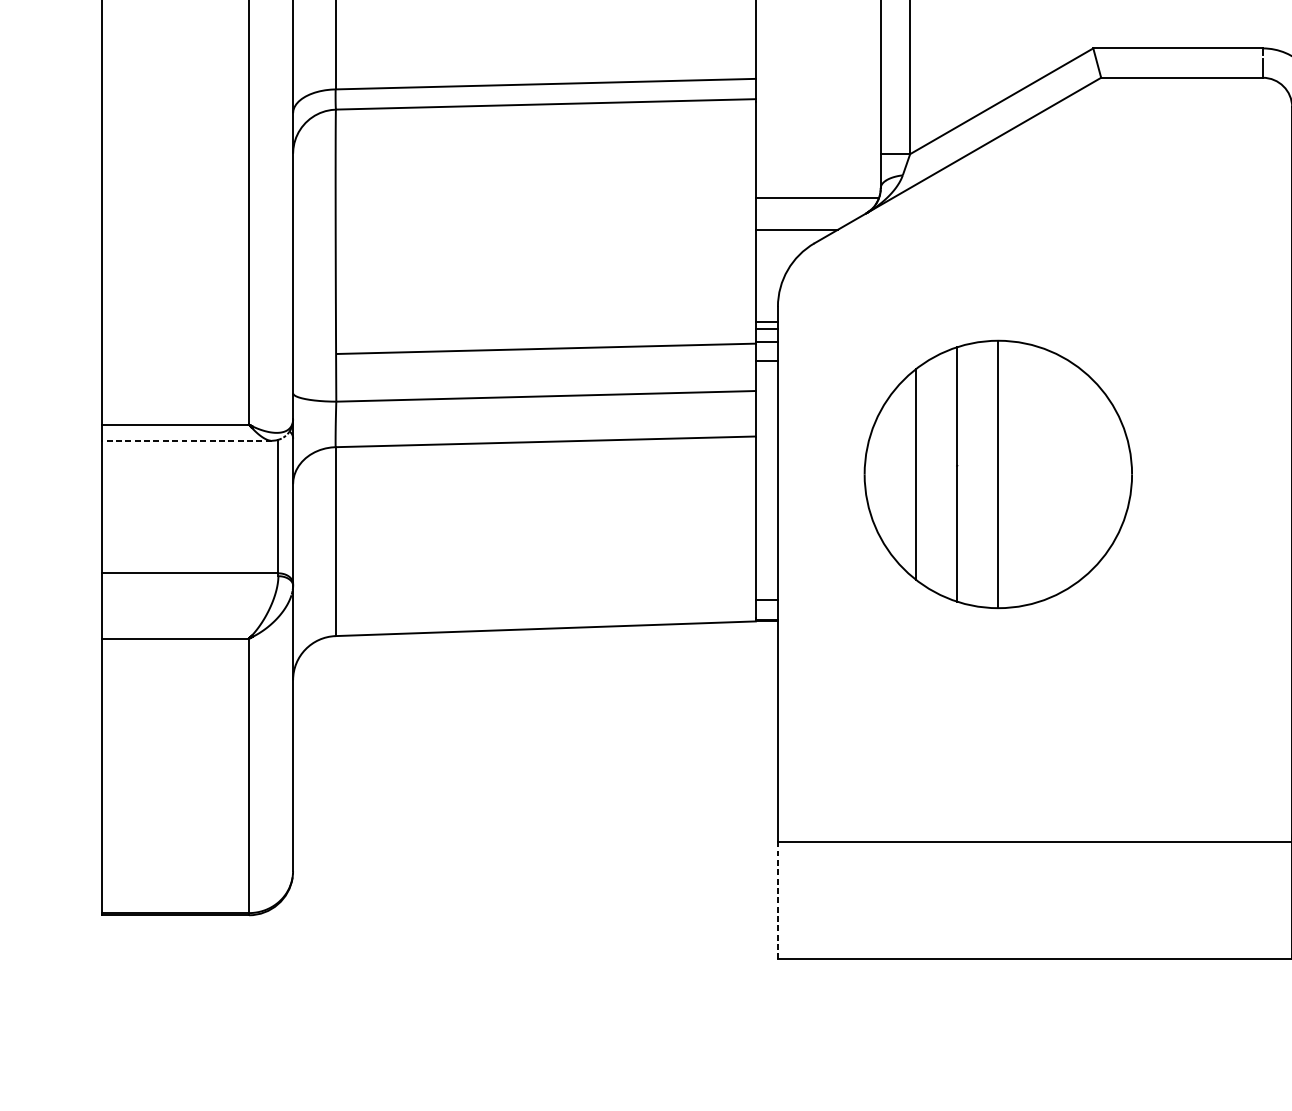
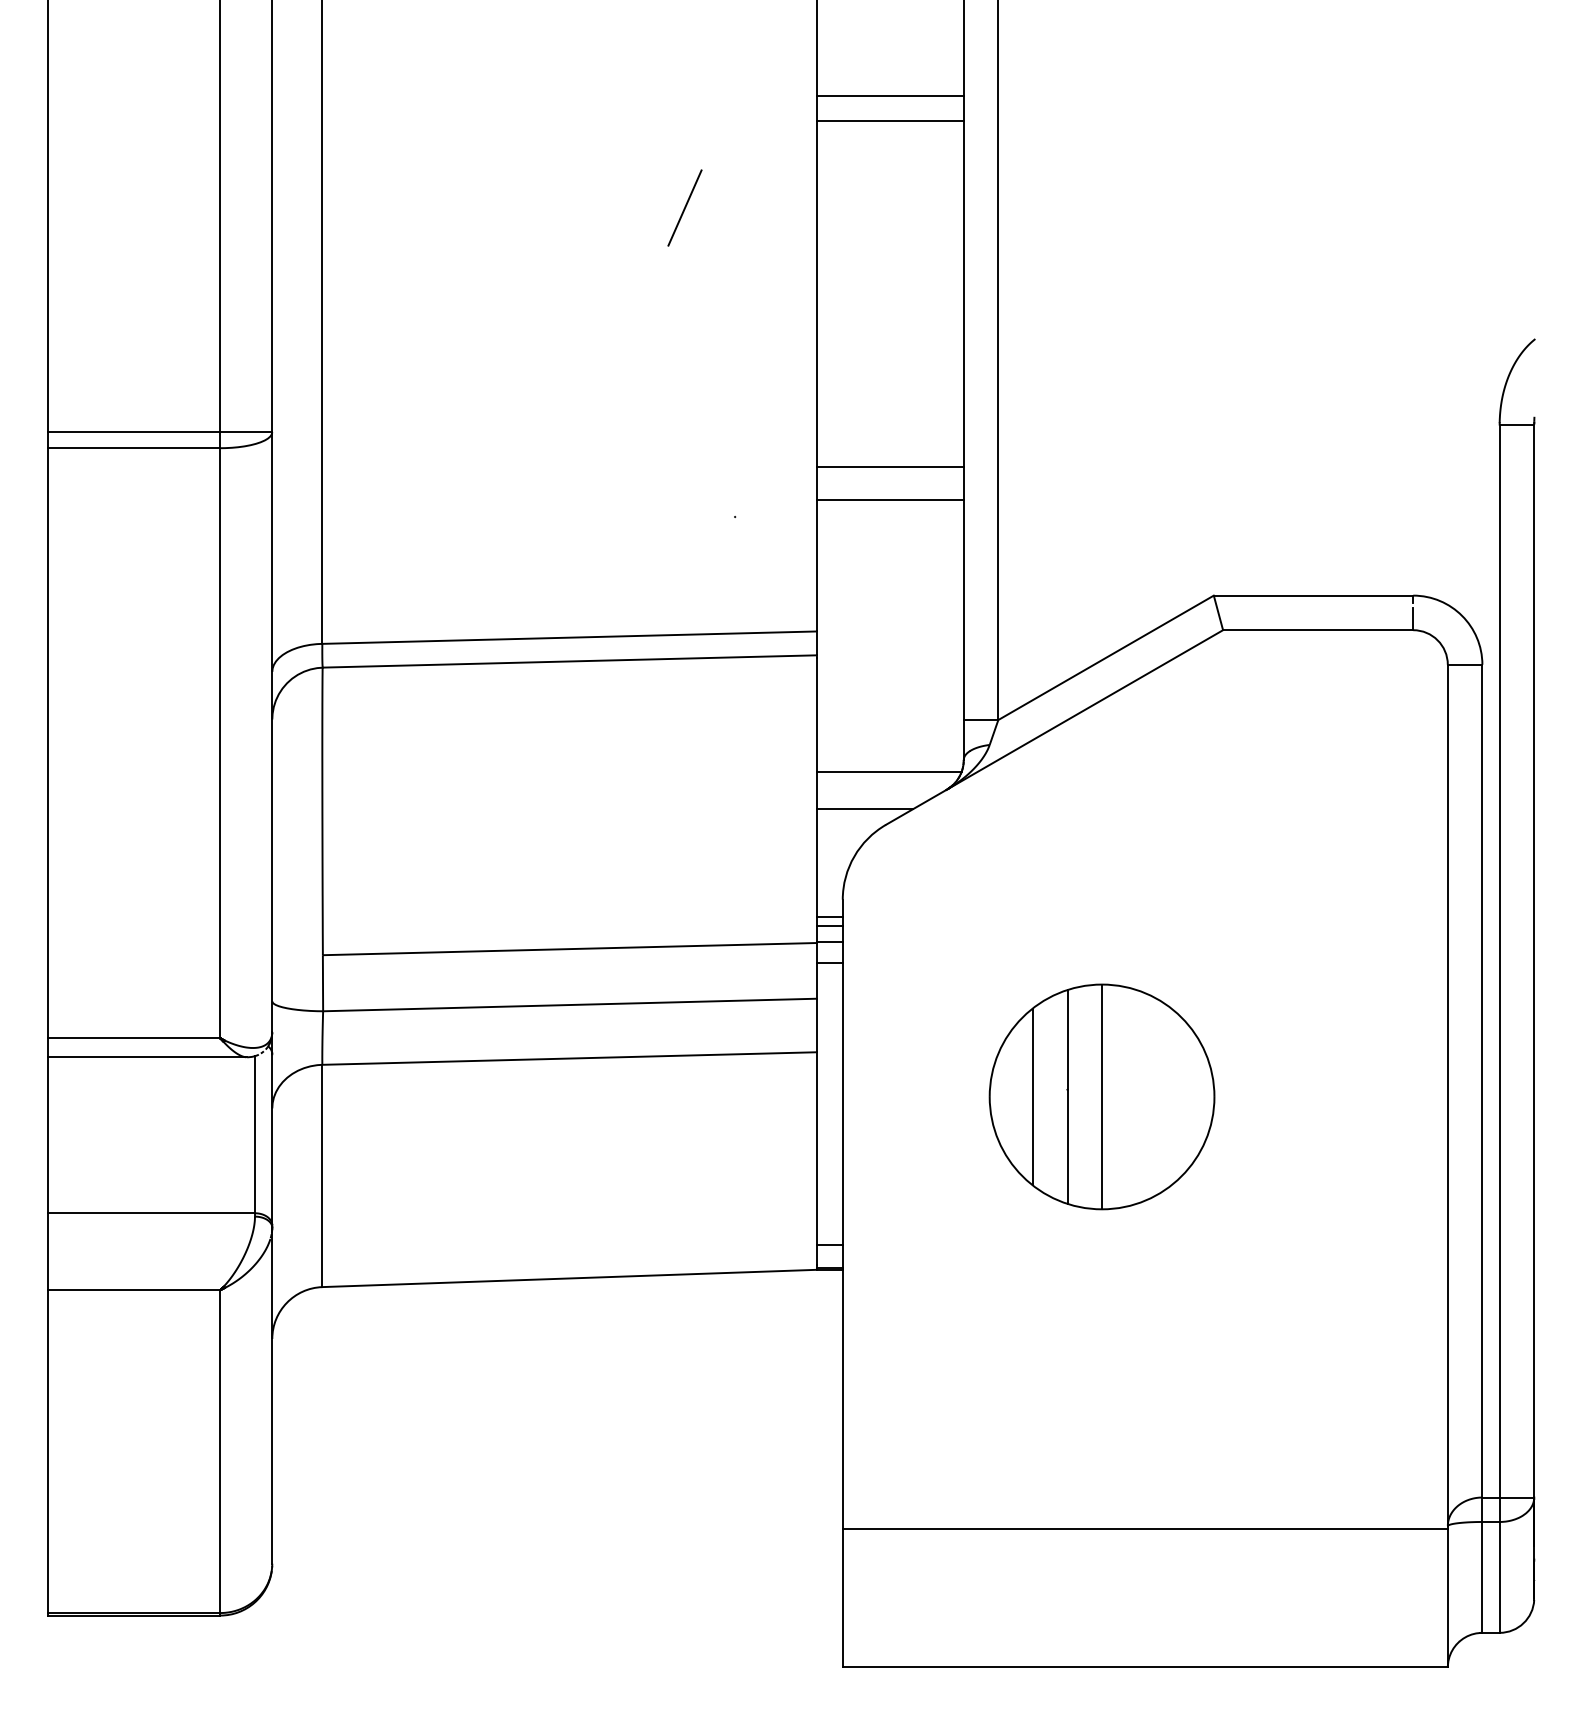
line: (187, 440) -> (147, 1057), dashed -> solid
part: (997, 474) -> (1101, 1096), size x0.71
line: (777, 899) -> (842, 1597), dashed -> solid

